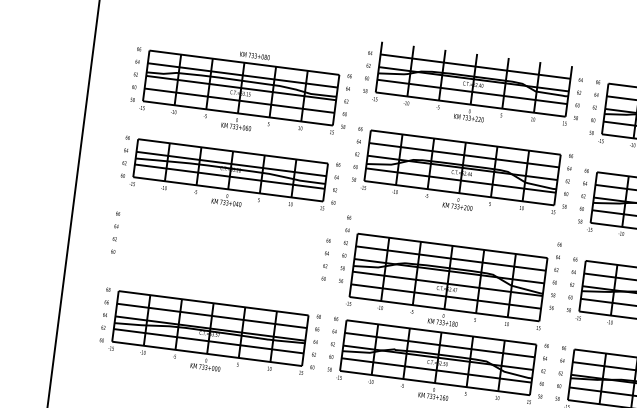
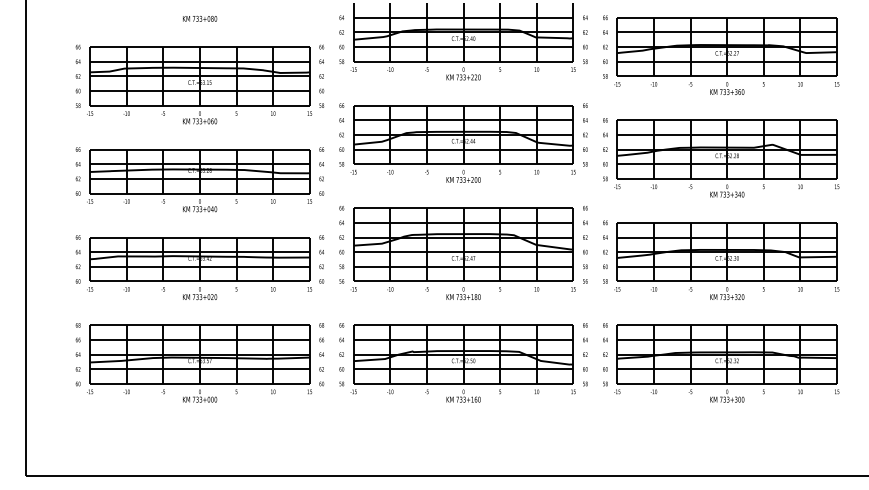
text: (255, 55) -> (200, 18), moved
part: (219, 254) -> (199, 268), added
part: (446, 284) -> (462, 253), moved

